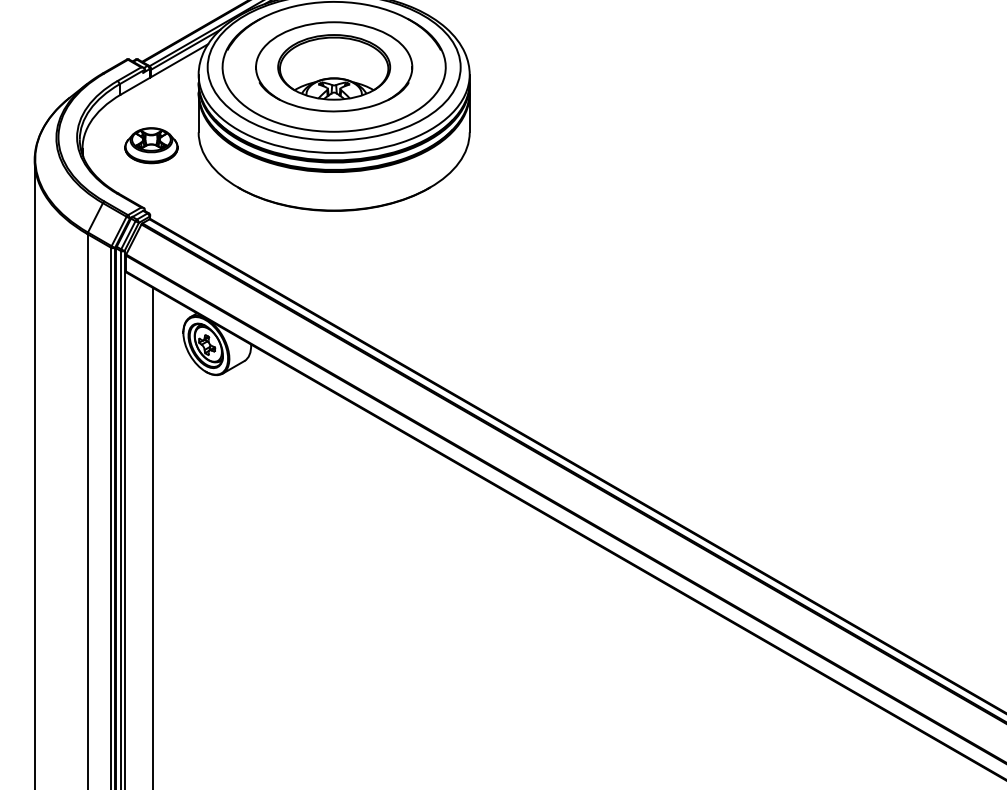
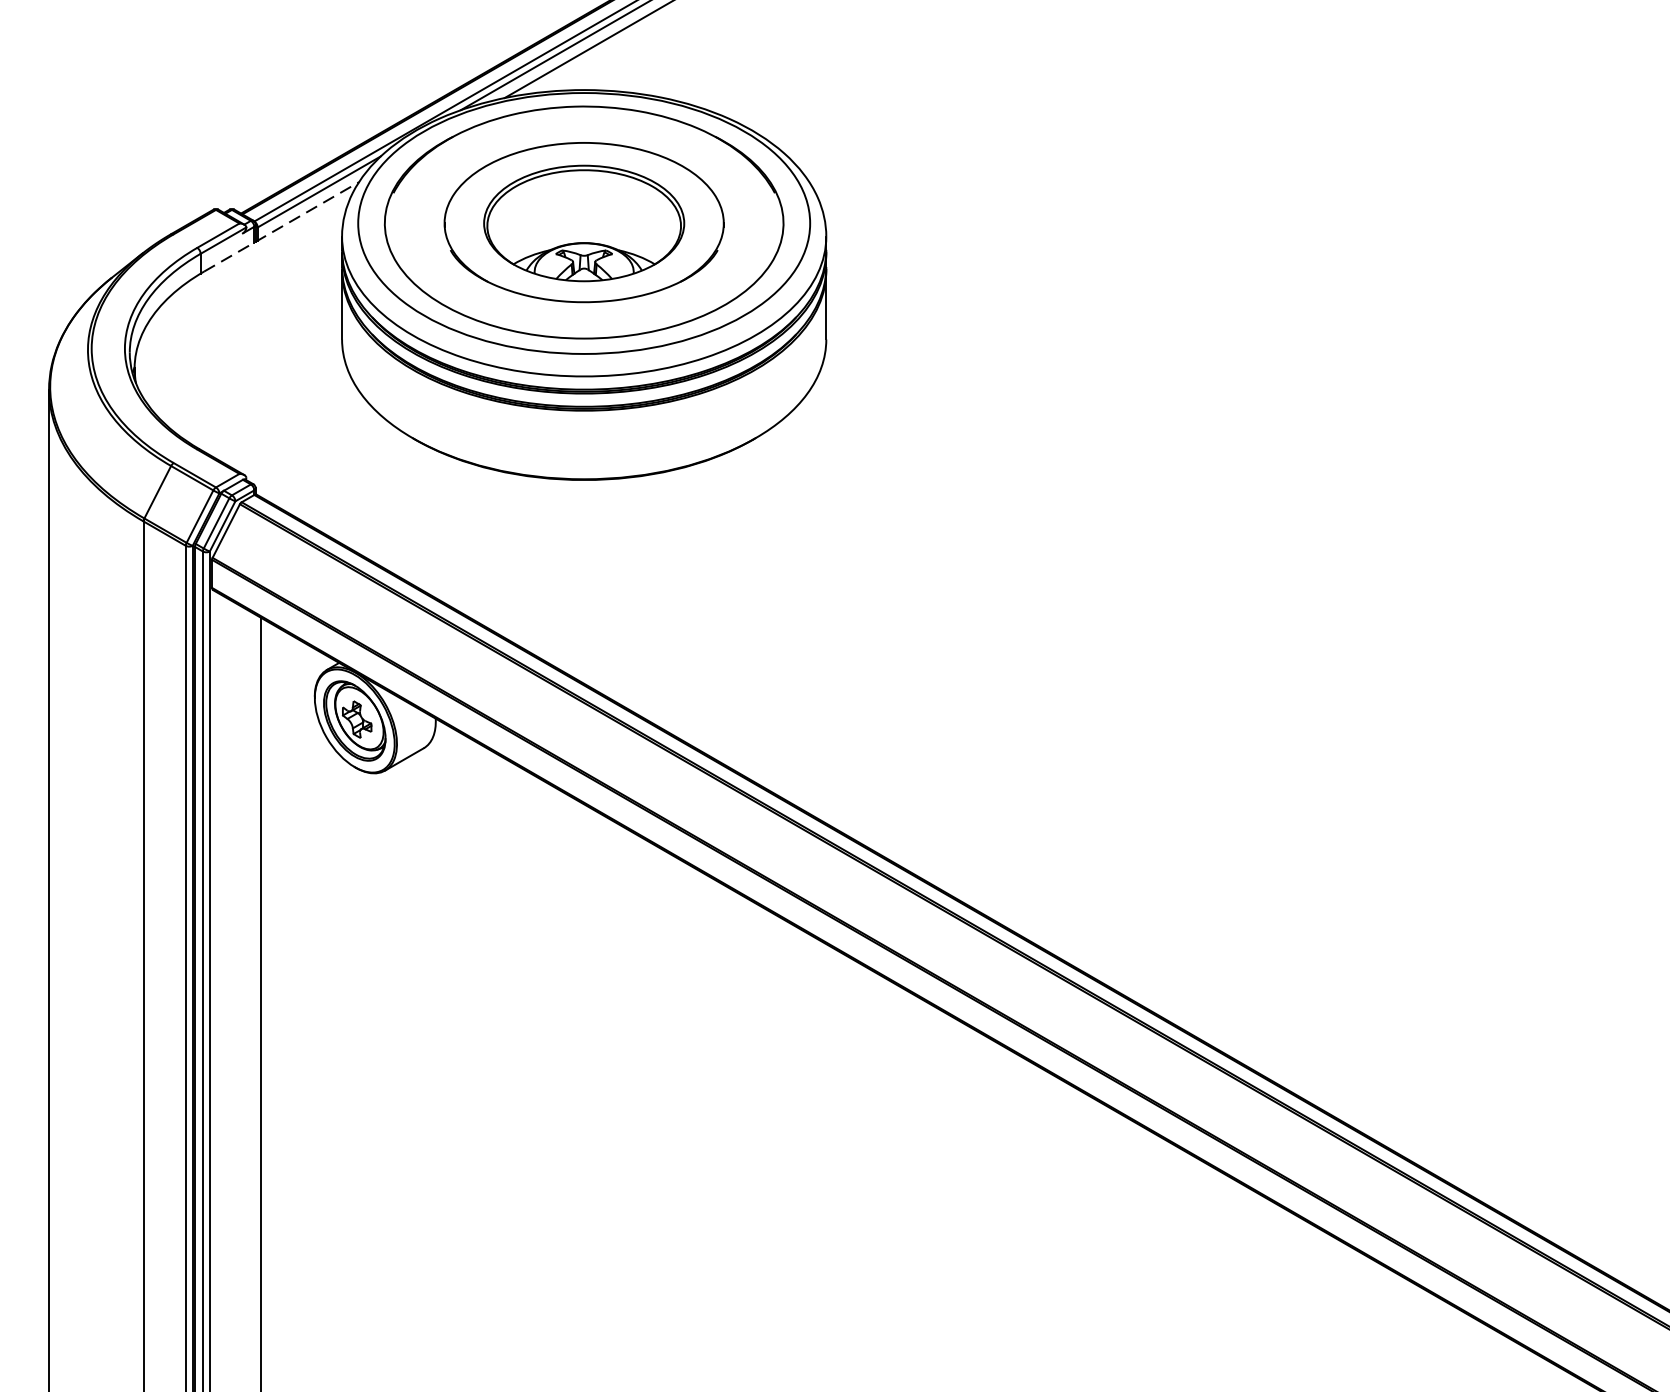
line: (165, 69) -> (282, 227), solid -> dashed
part: (151, 145) -> (257, 363), removed

